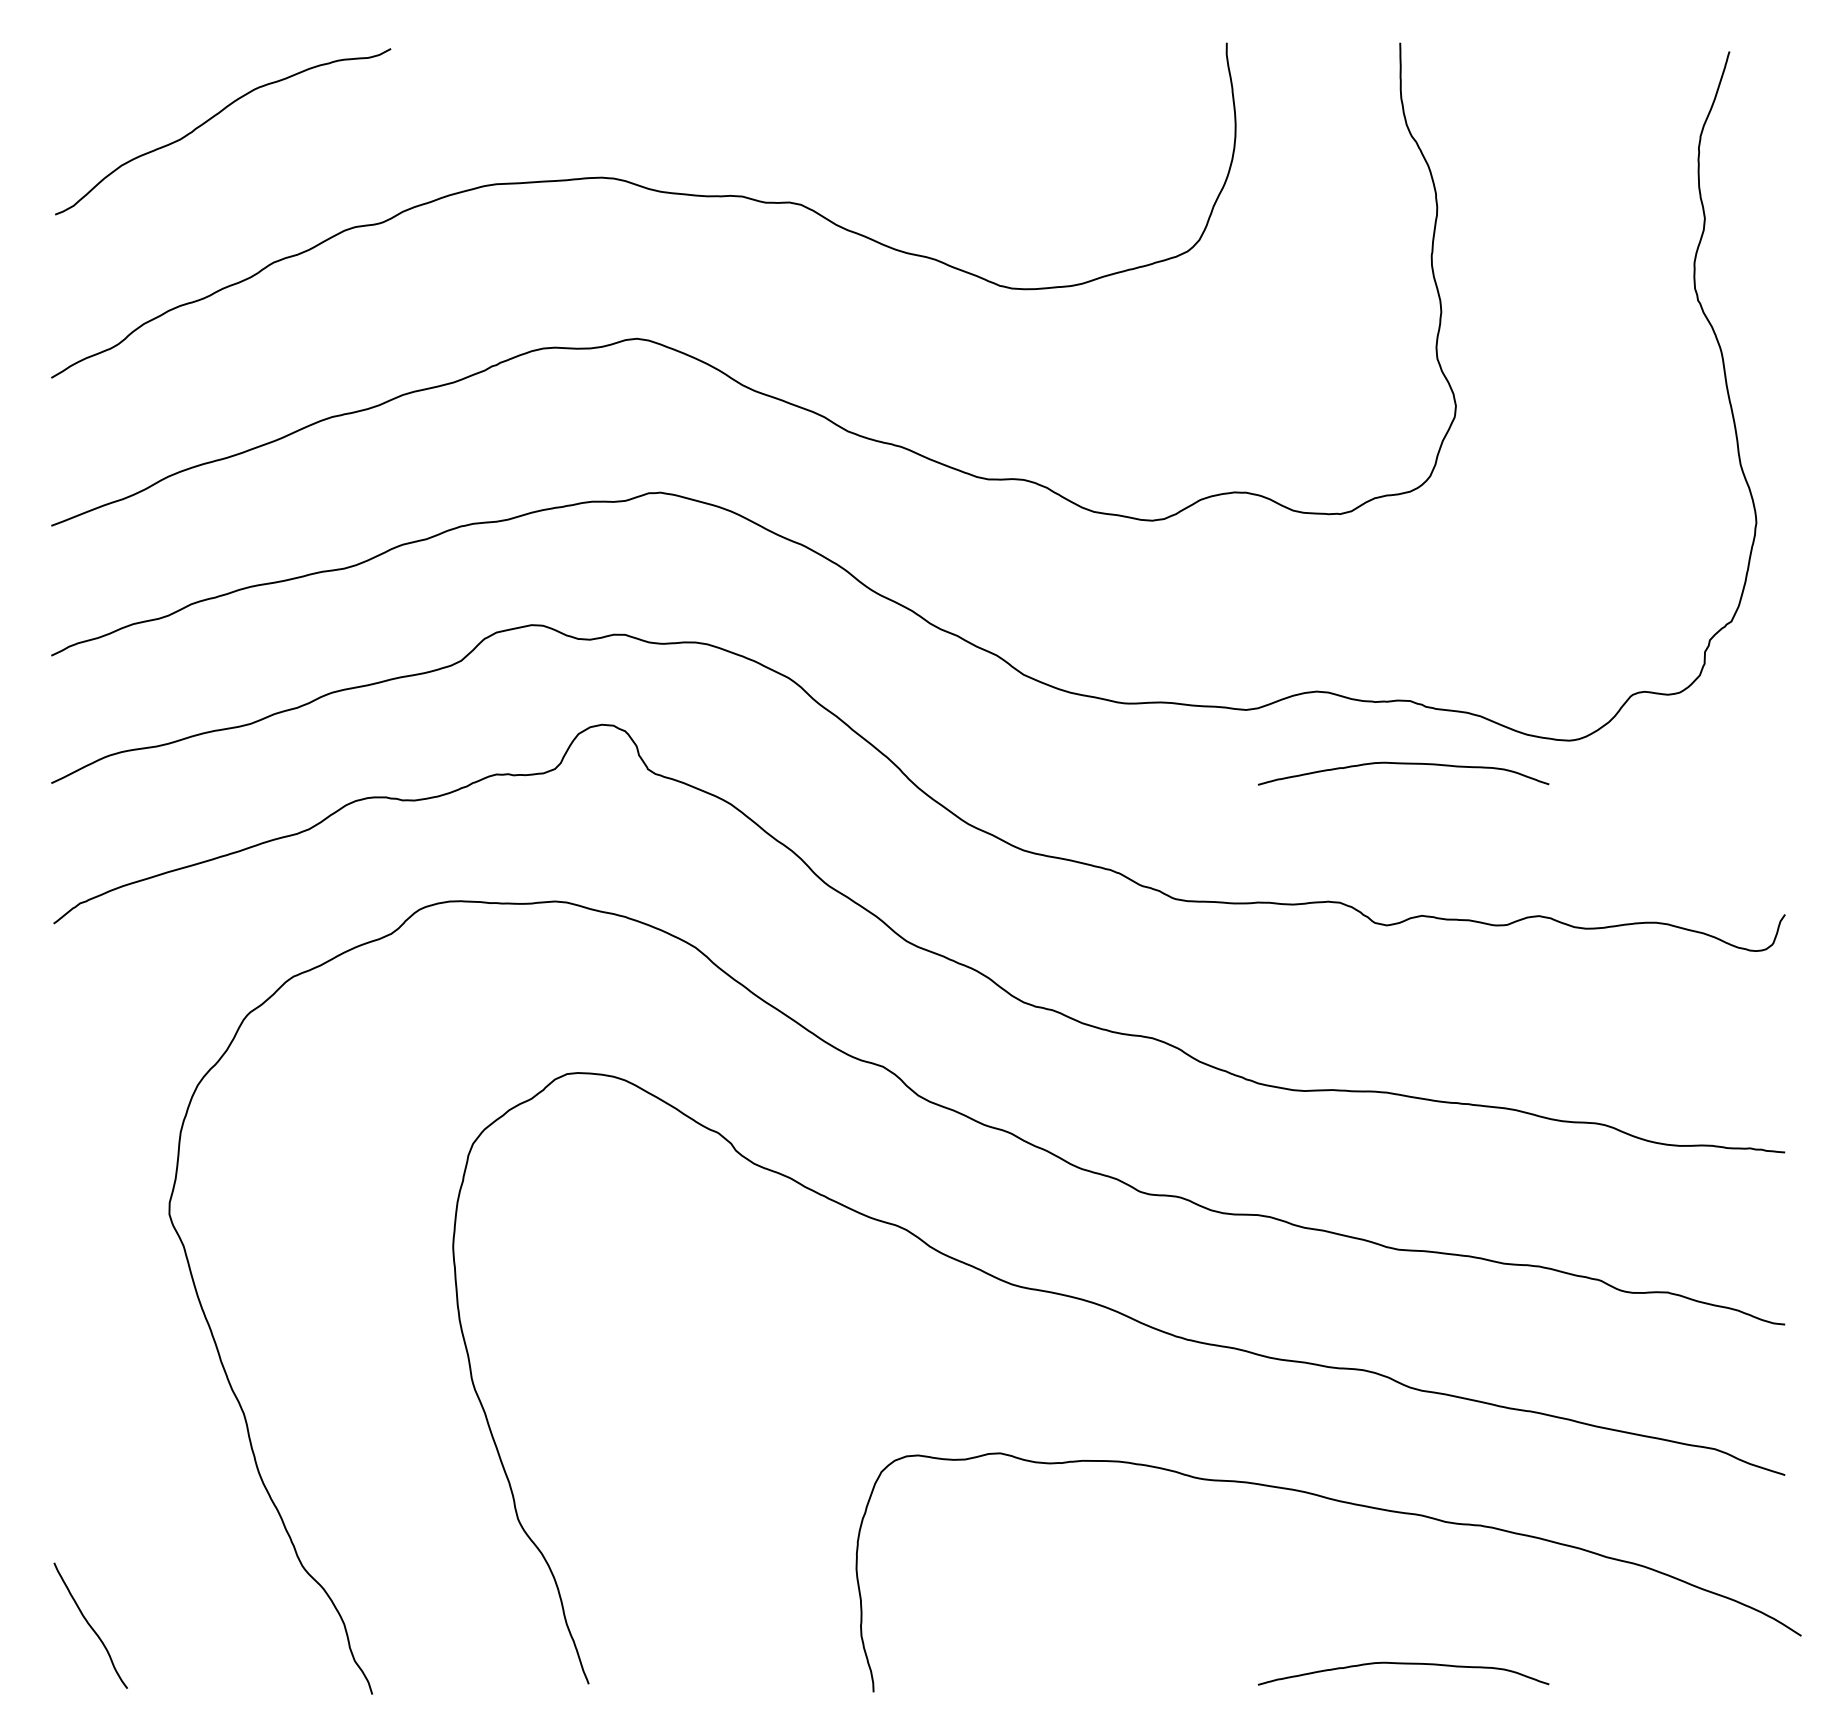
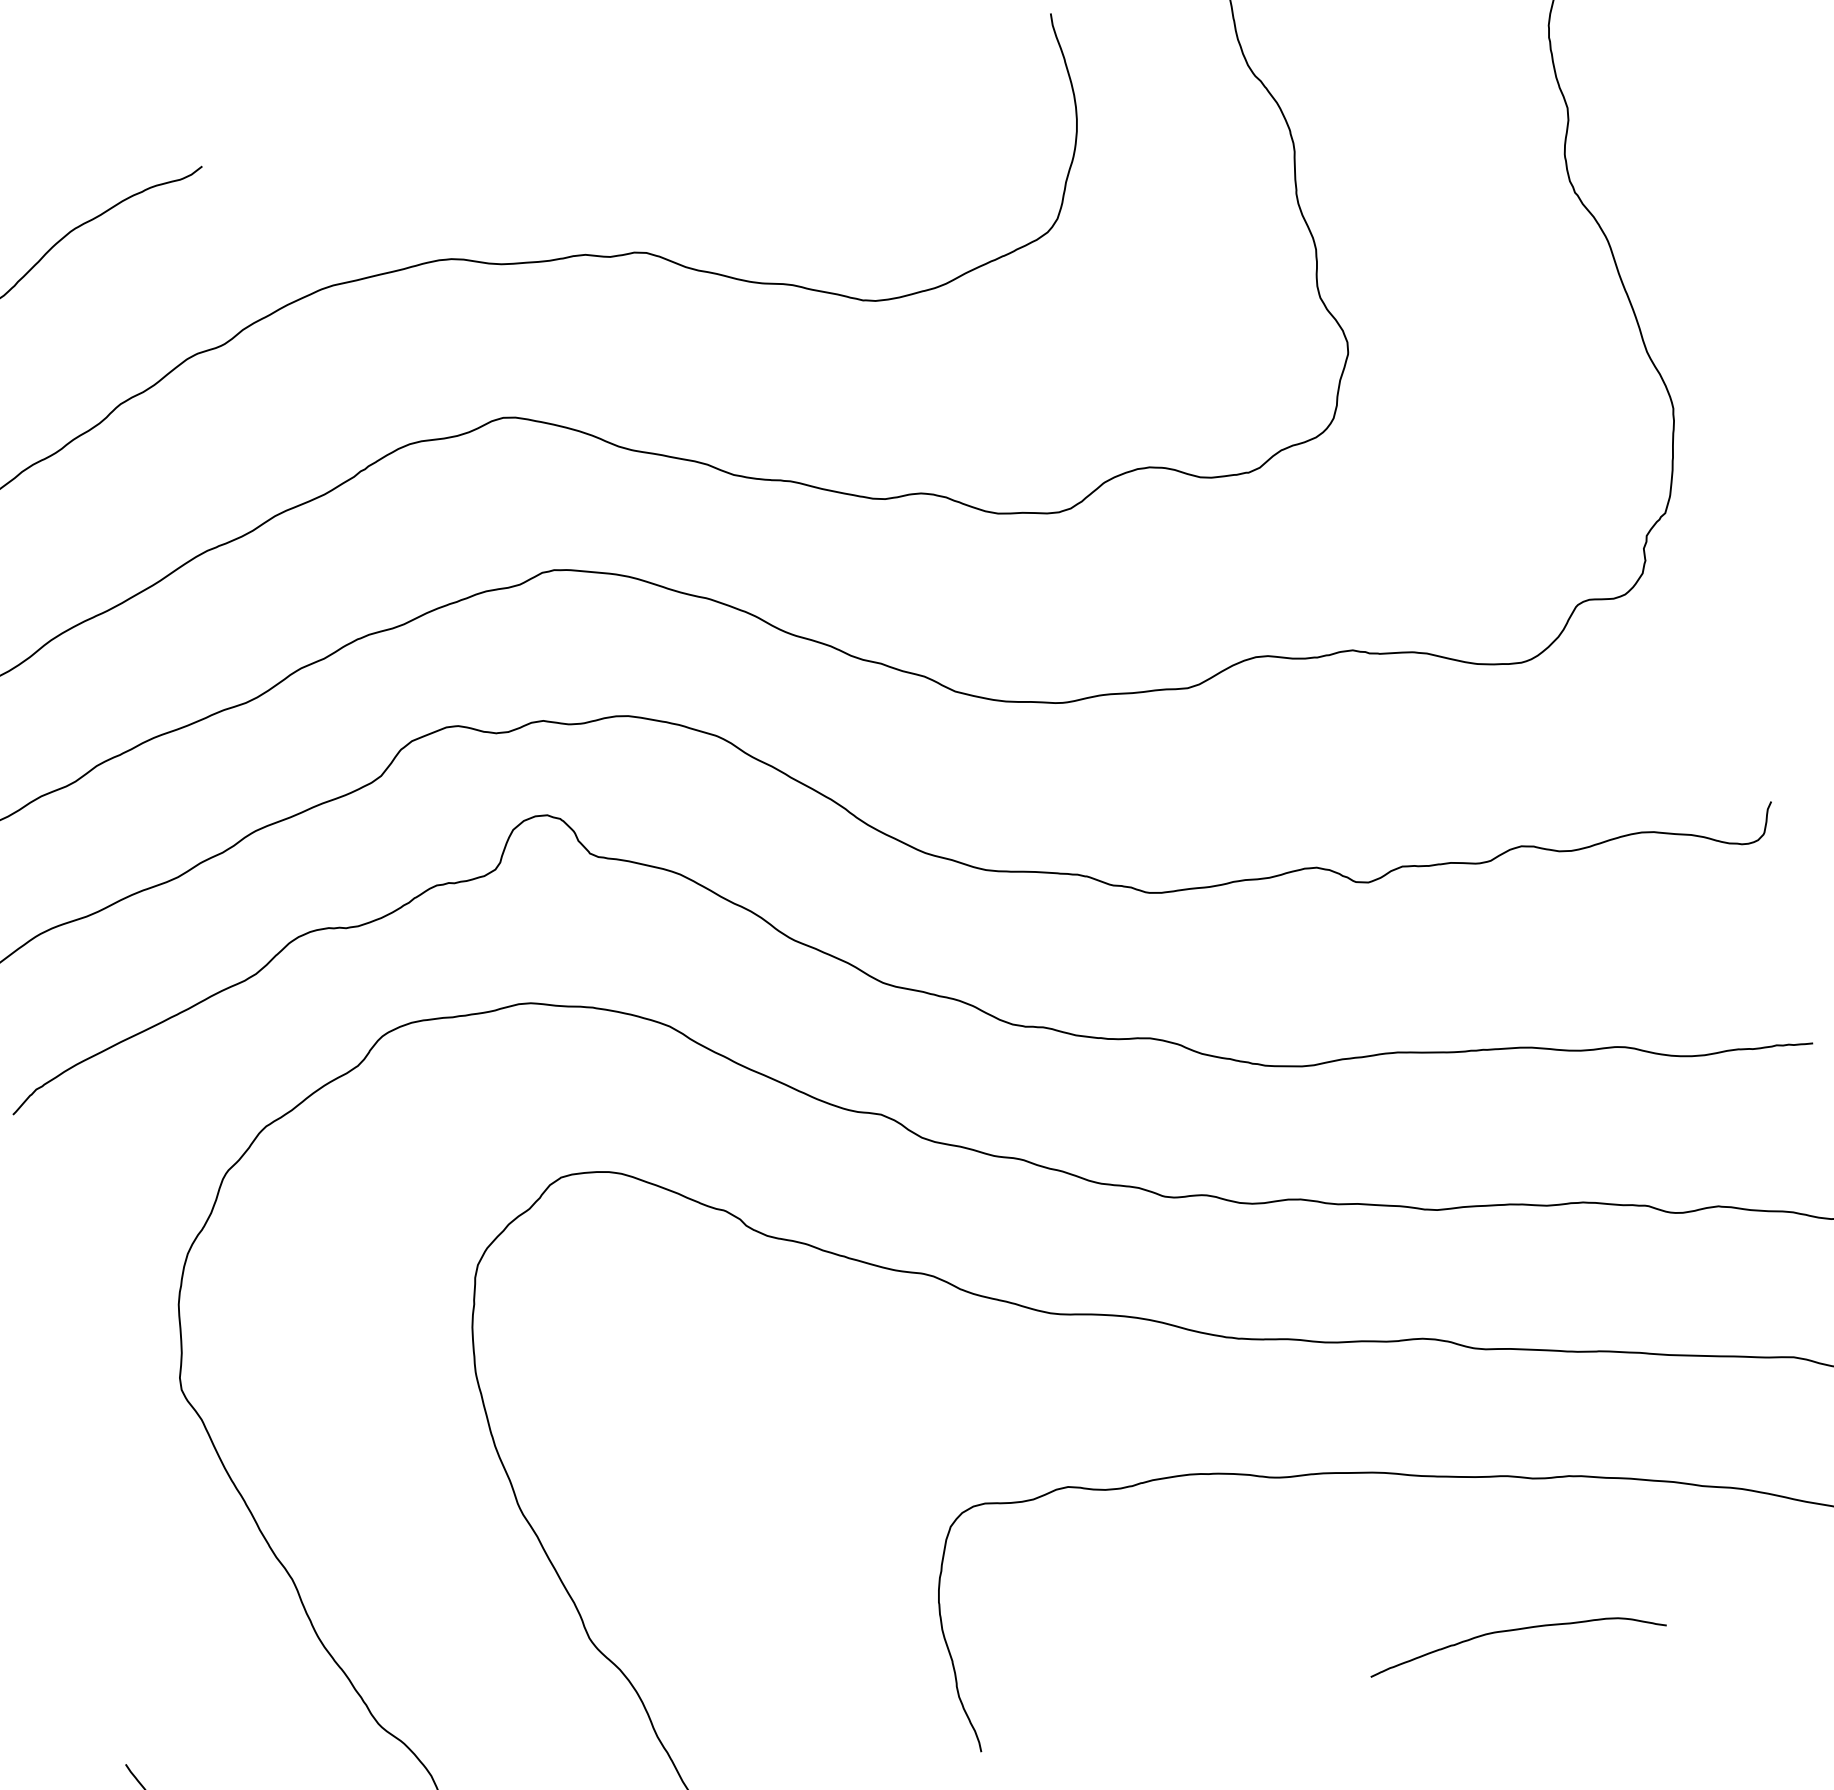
curve: (1403, 764) -> (1357, 716), removed

